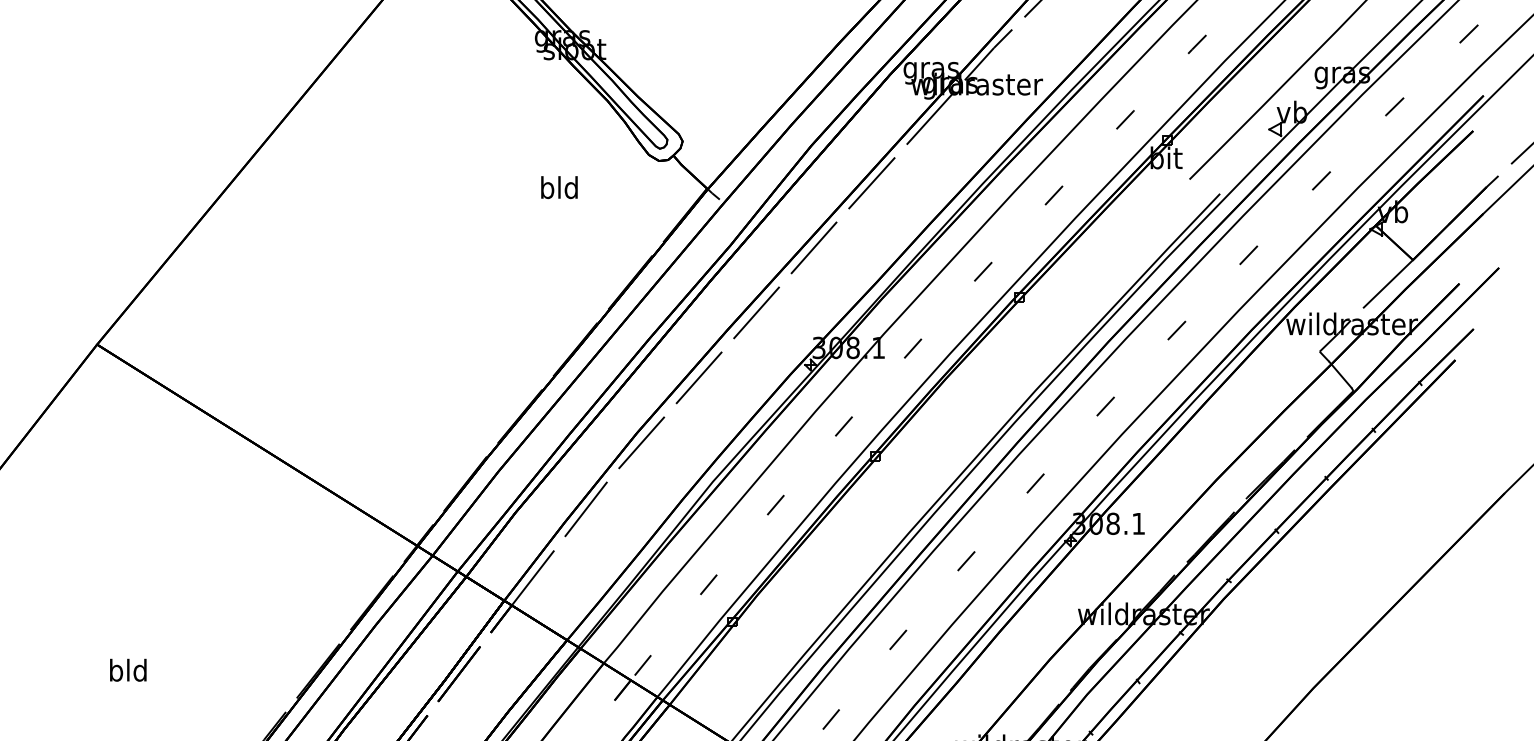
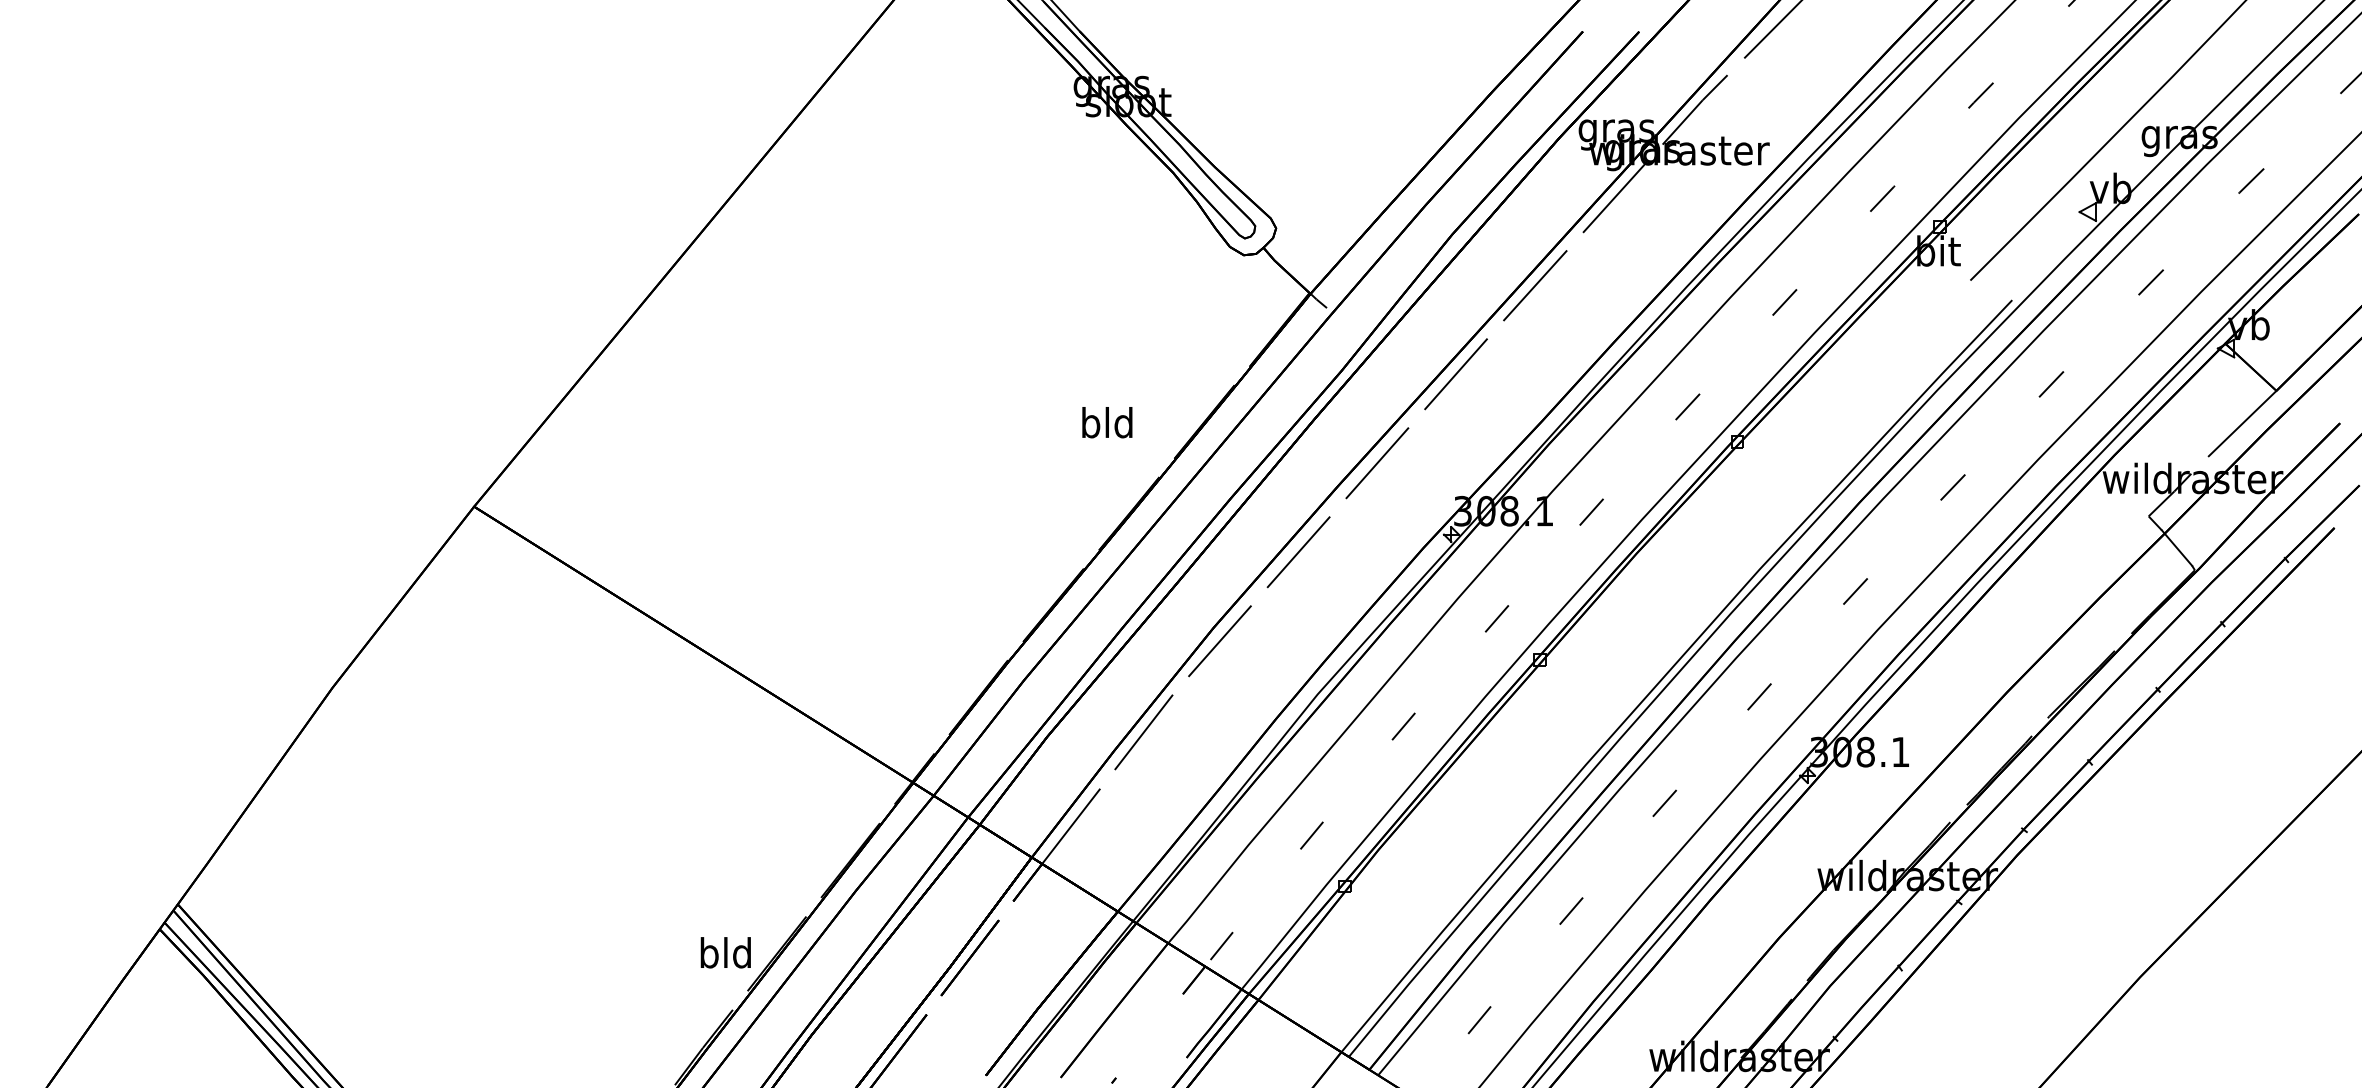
text: (559, 187) -> (1107, 422), moved
text: (128, 670) -> (725, 952), moved

